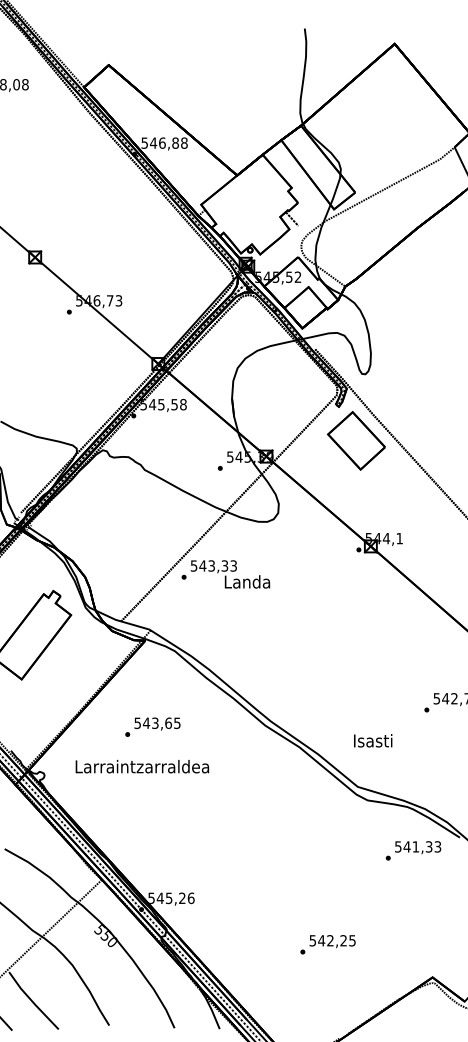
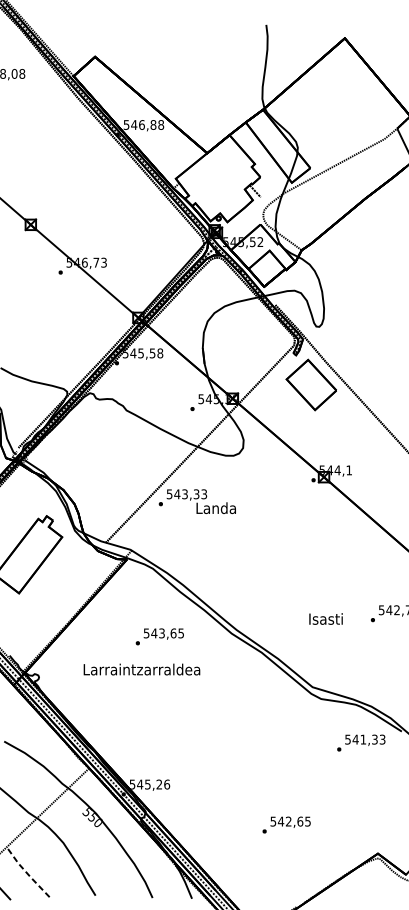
text: (152, 726) -> (159, 636), moved
text: (373, 740) -> (326, 618), moved
text: (142, 766) -> (142, 669), moved
text: (343, 940) -> (300, 821), 542,25 -> 542,65
line: (32, 1001) -> (28, 874), solid -> dashed

